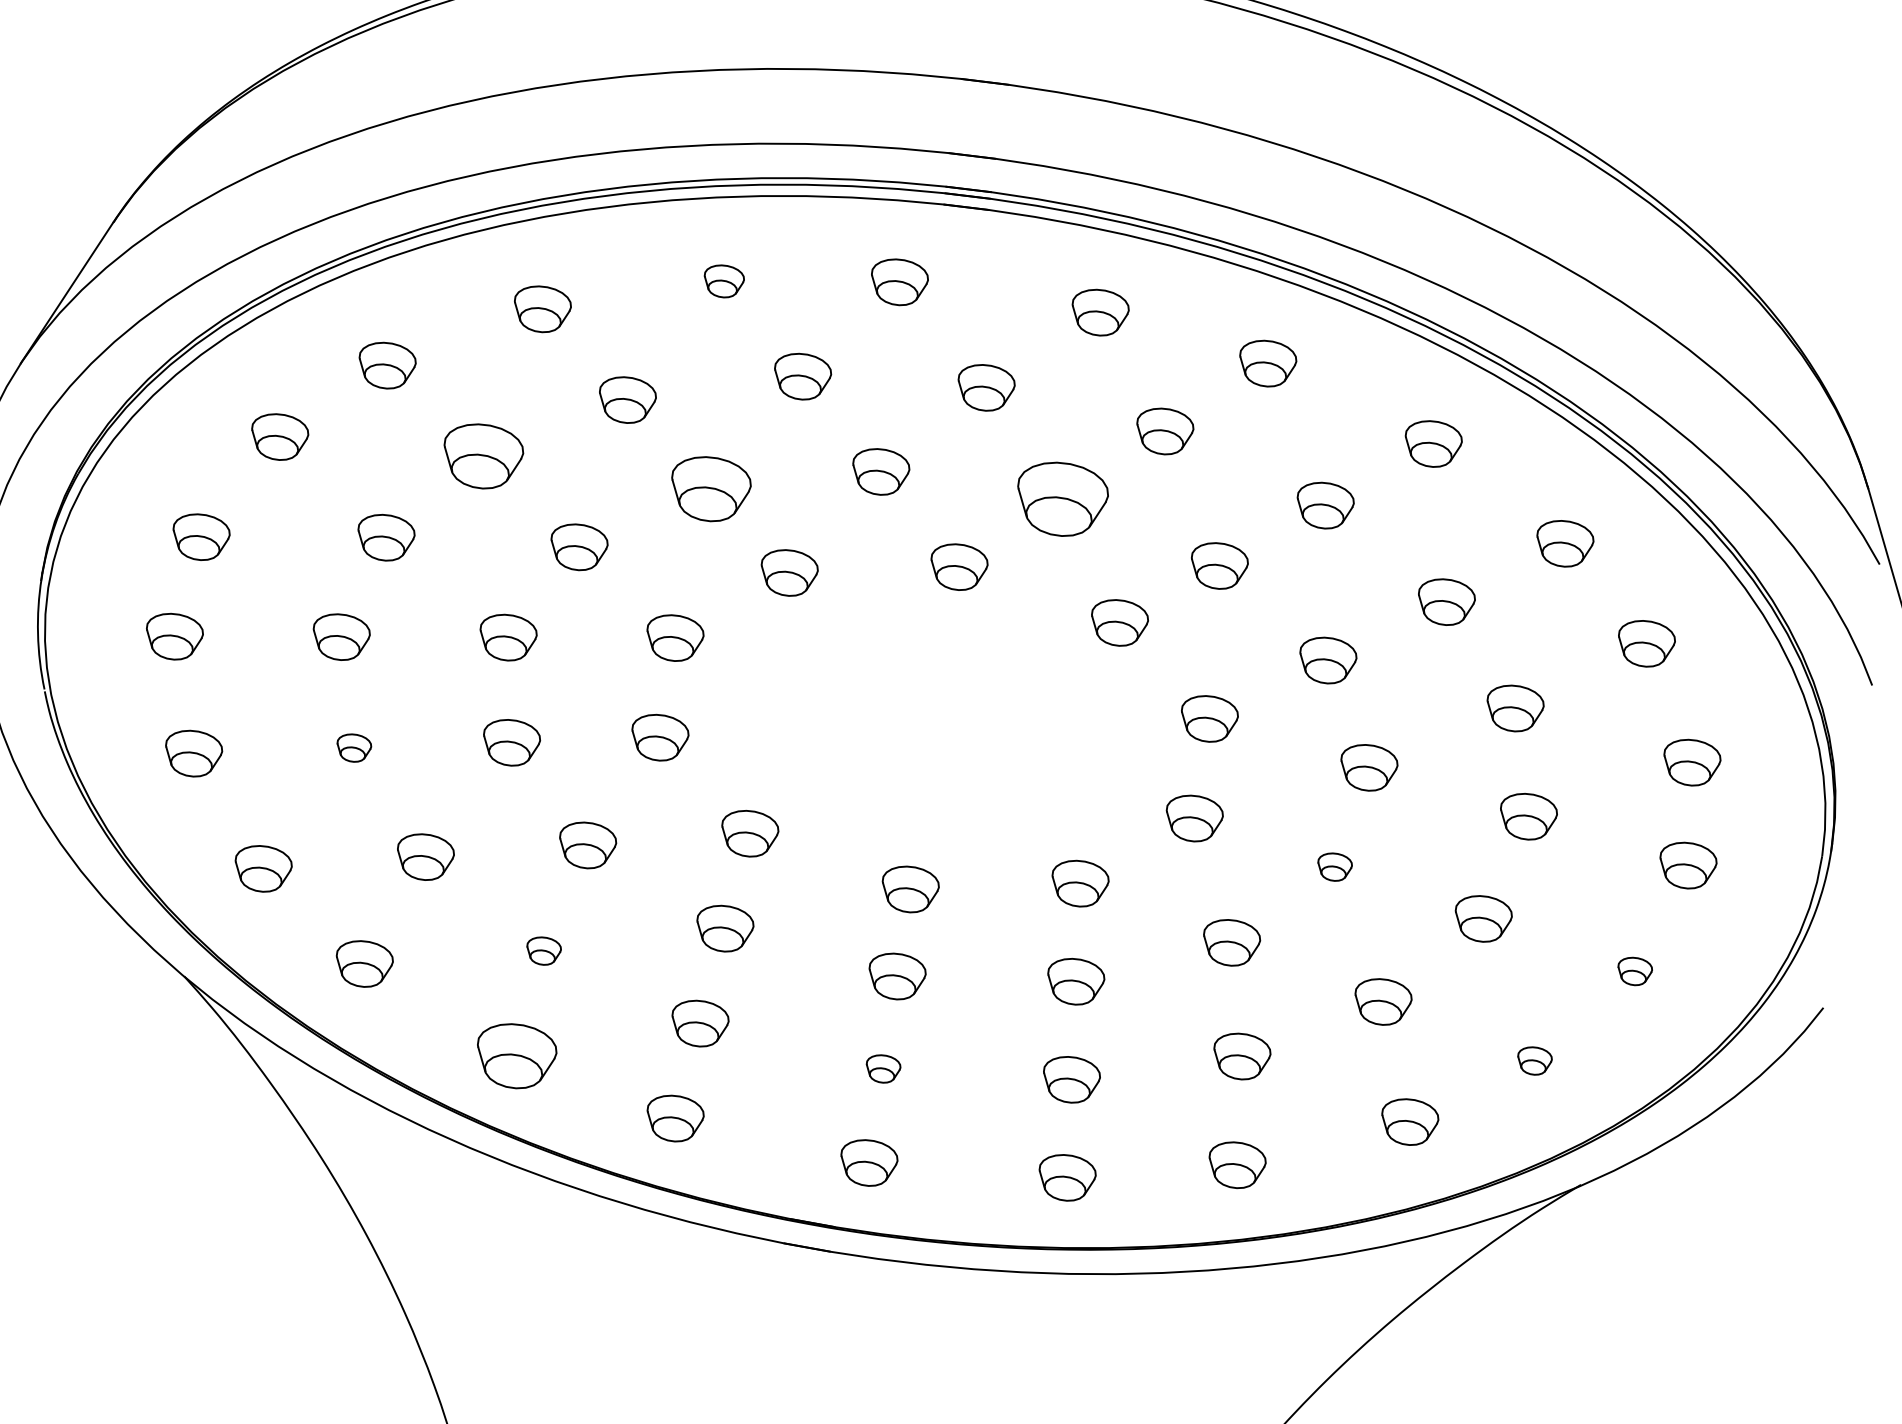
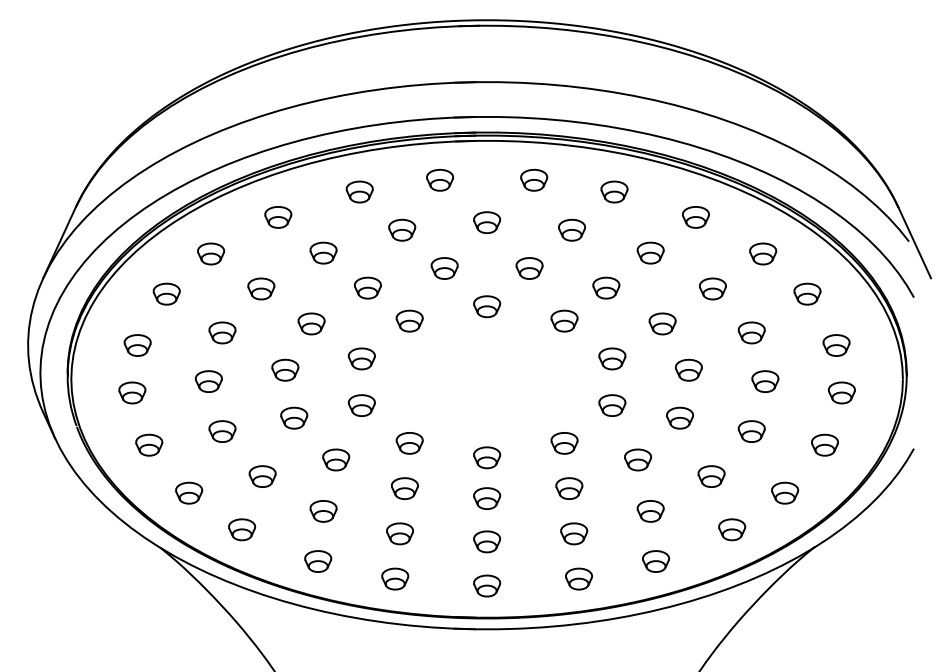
part: (723, 280) -> (359, 191), size x1.43
part: (483, 455) -> (261, 288), size x0.71
part: (709, 487) -> (367, 287), size x0.71
part: (1061, 499) -> (529, 268), size x0.62
part: (353, 748) -> (222, 431), size x1.67
part: (1335, 865) -> (680, 417), size x1.67
part: (543, 951) -> (323, 511), size x1.67
part: (1633, 970) -> (824, 444), size x1.67
part: (516, 1056) -> (318, 561), size x0.71
part: (1535, 1059) -> (785, 492), size x1.67
part: (883, 1068) -> (487, 541), size x1.67

